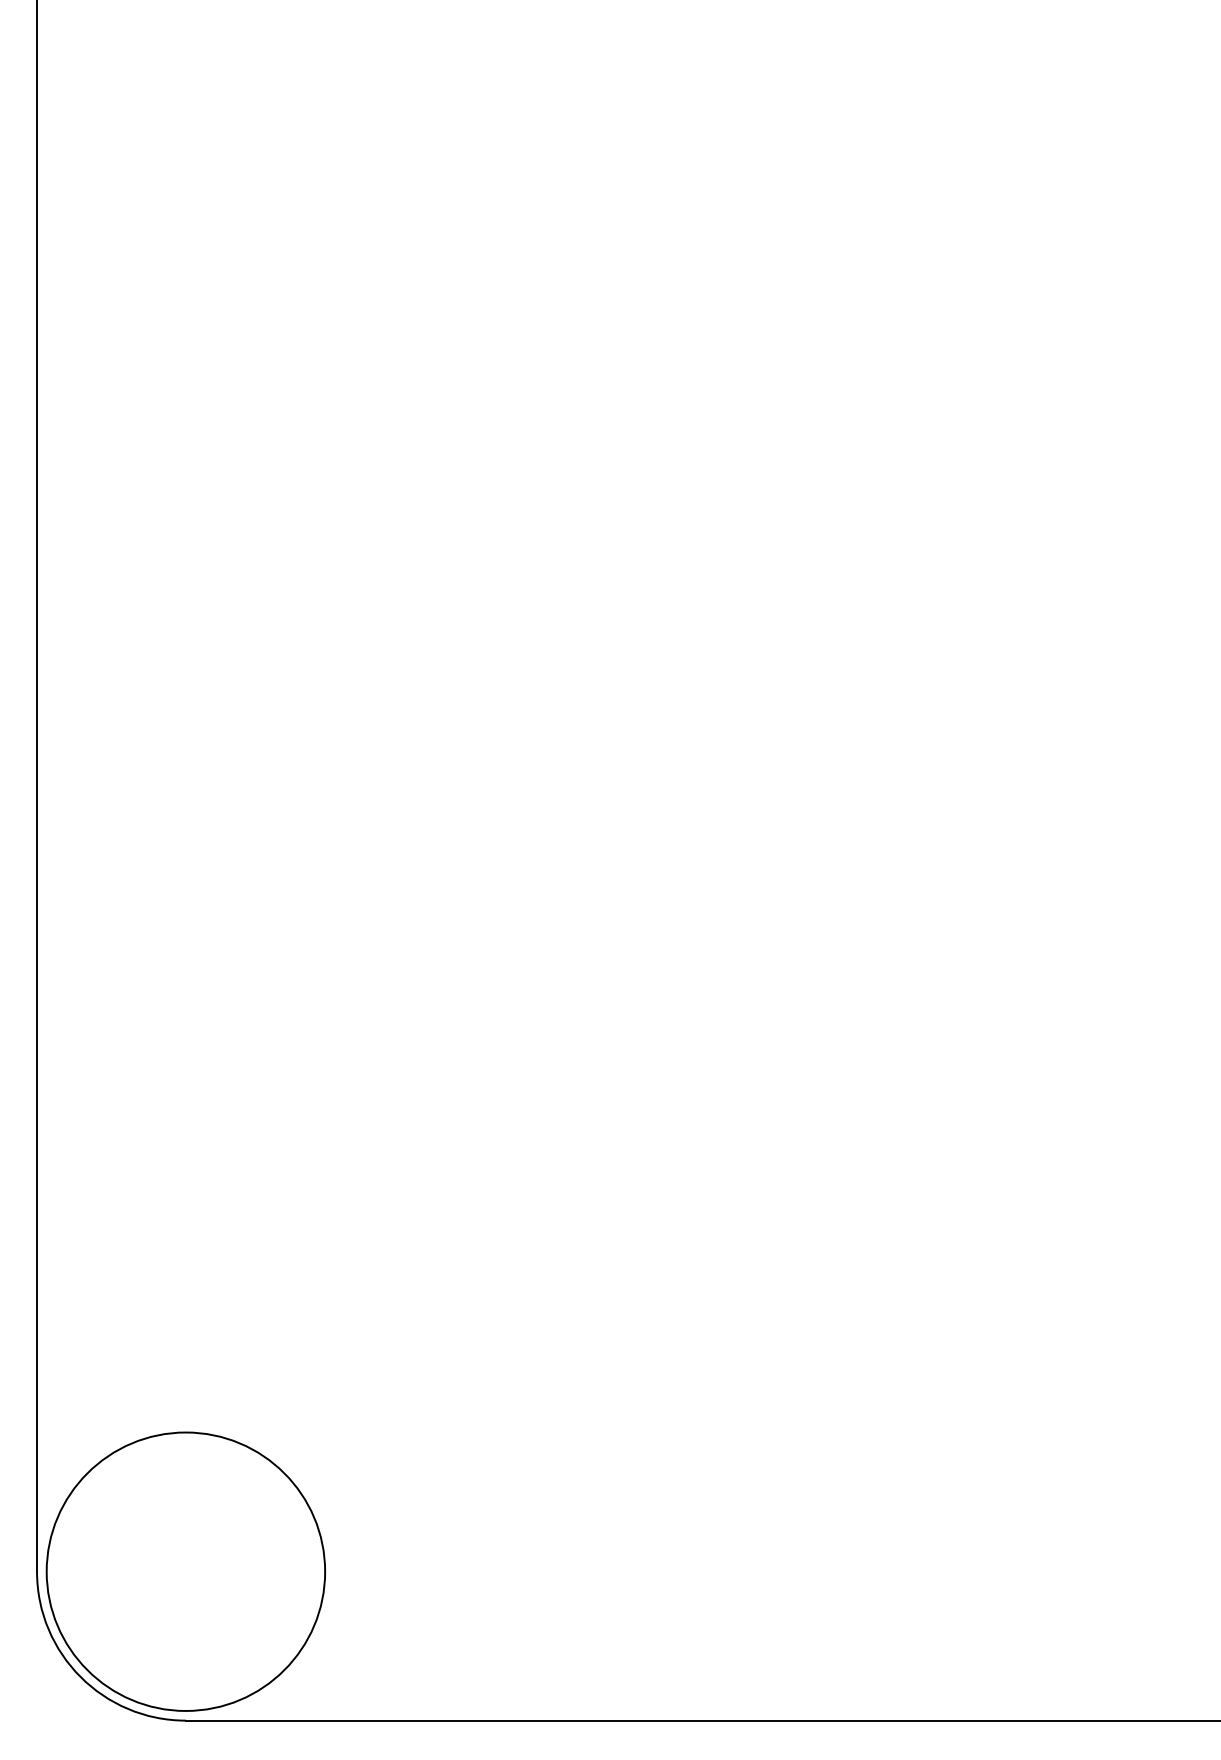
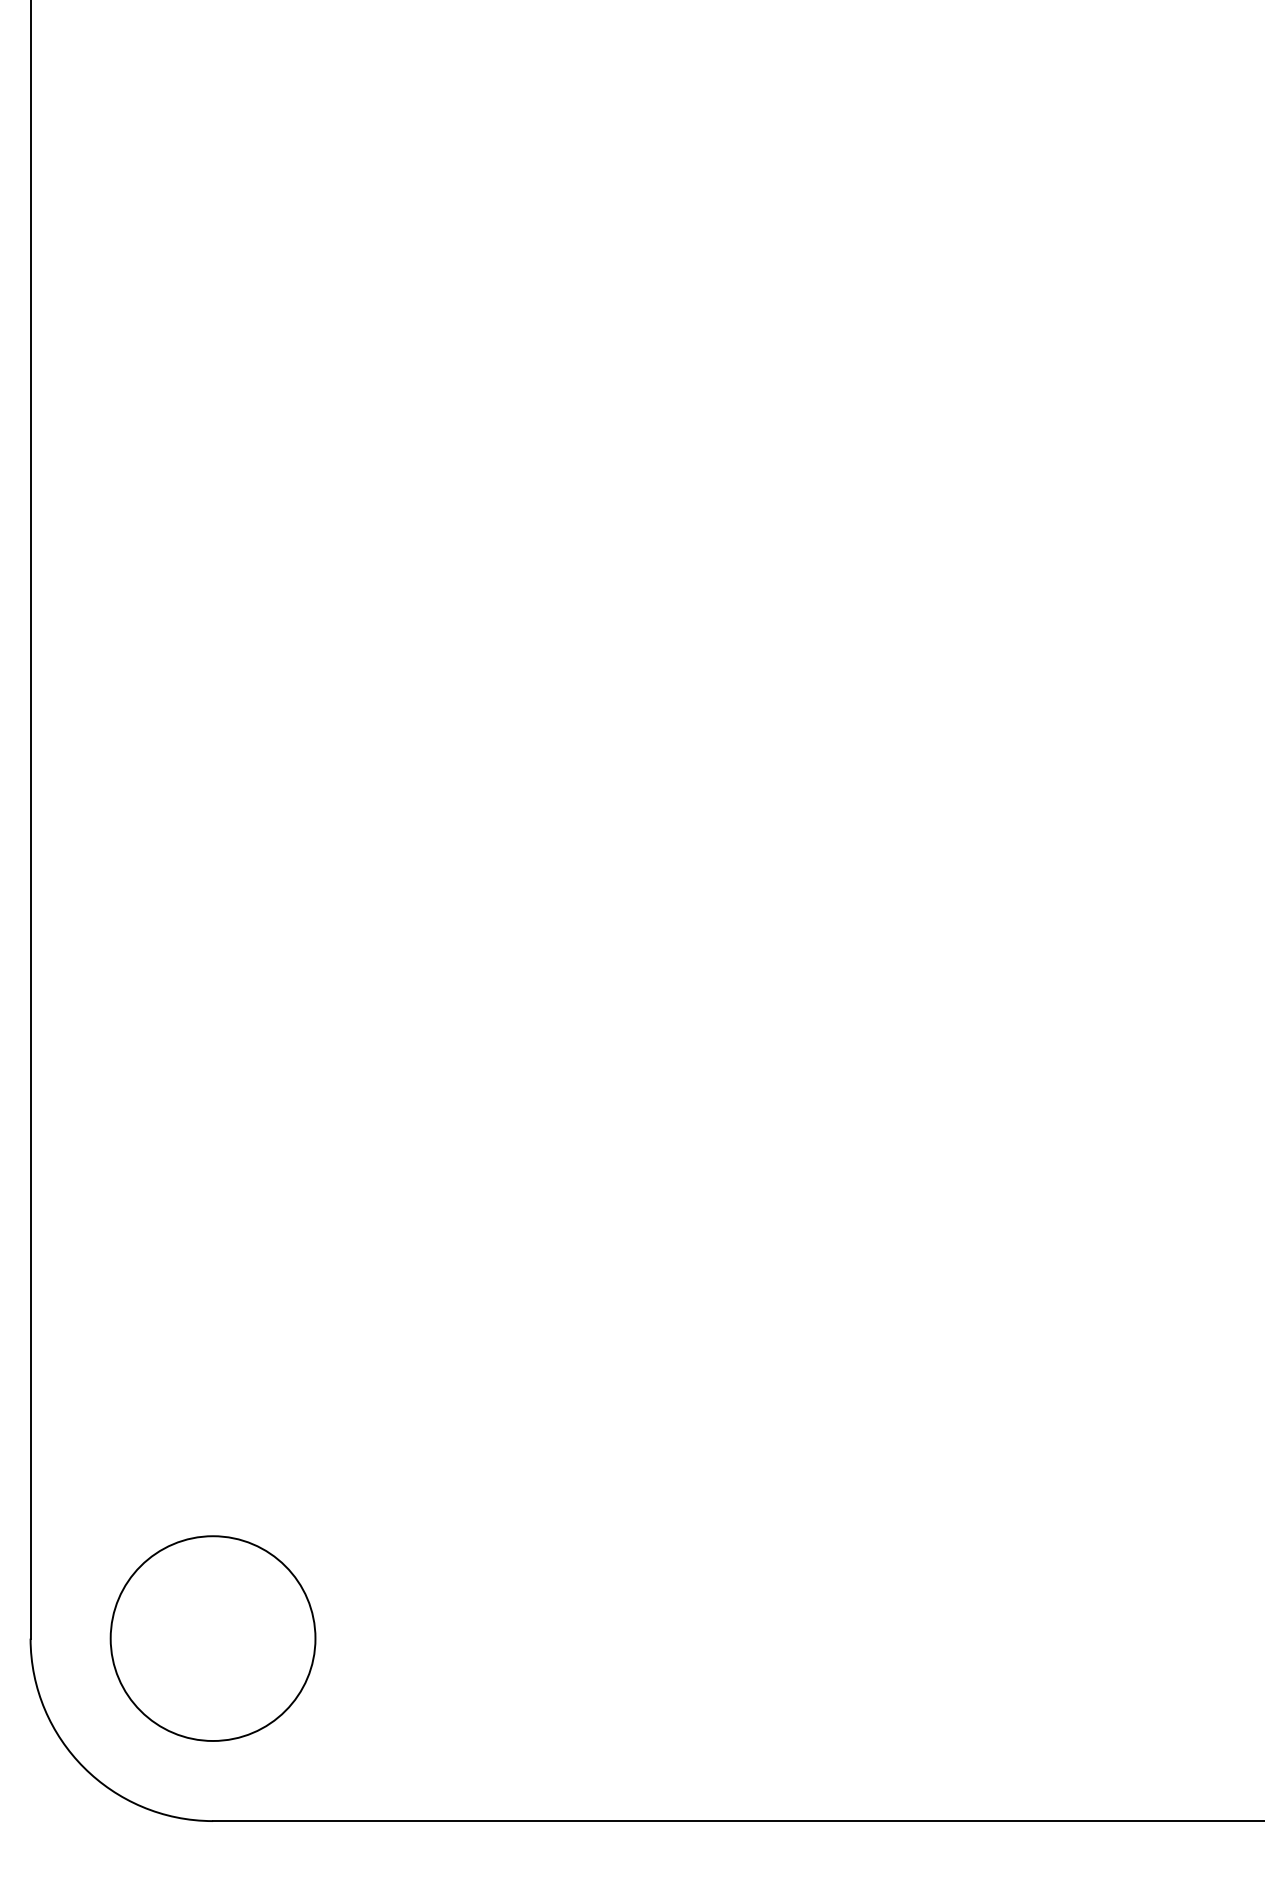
circle: (185, 1571) -> (212, 1638), size x0.6

